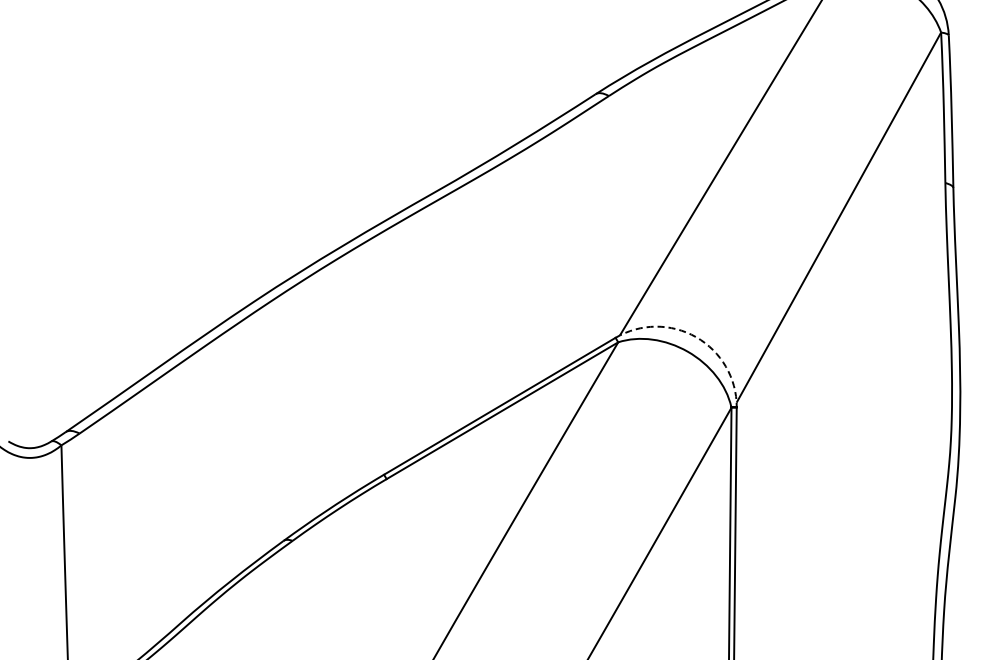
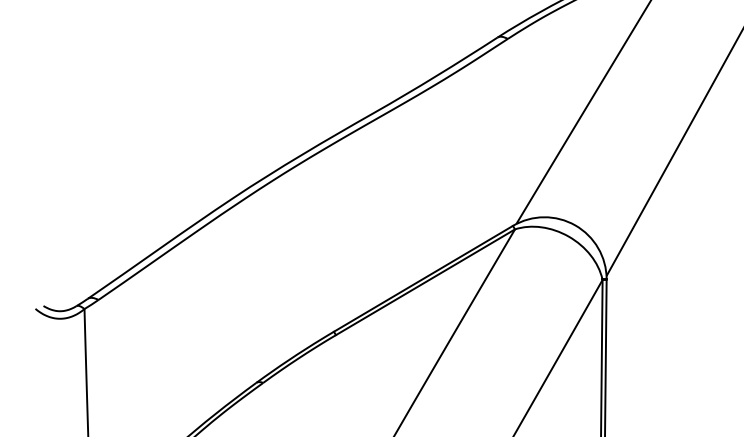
arc: (696, 337) -> (575, 225), dashed -> solid

